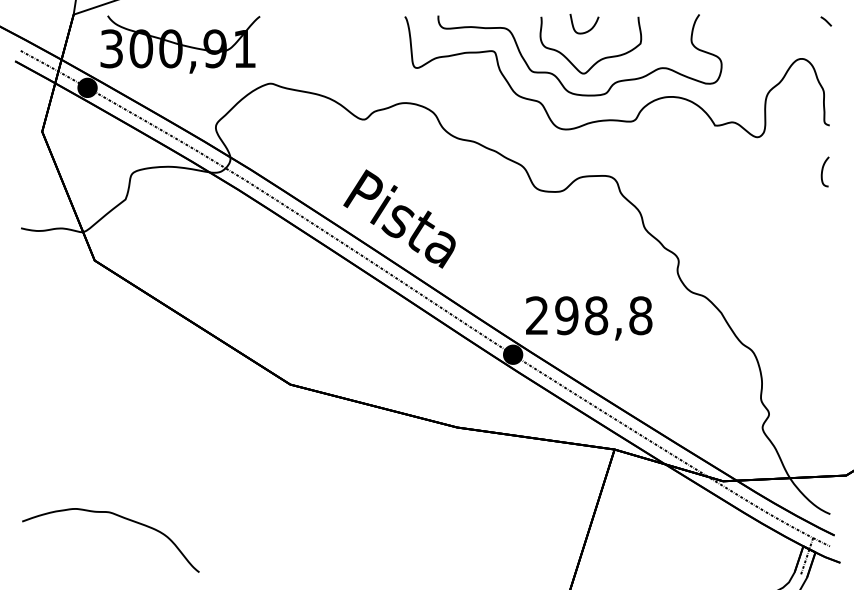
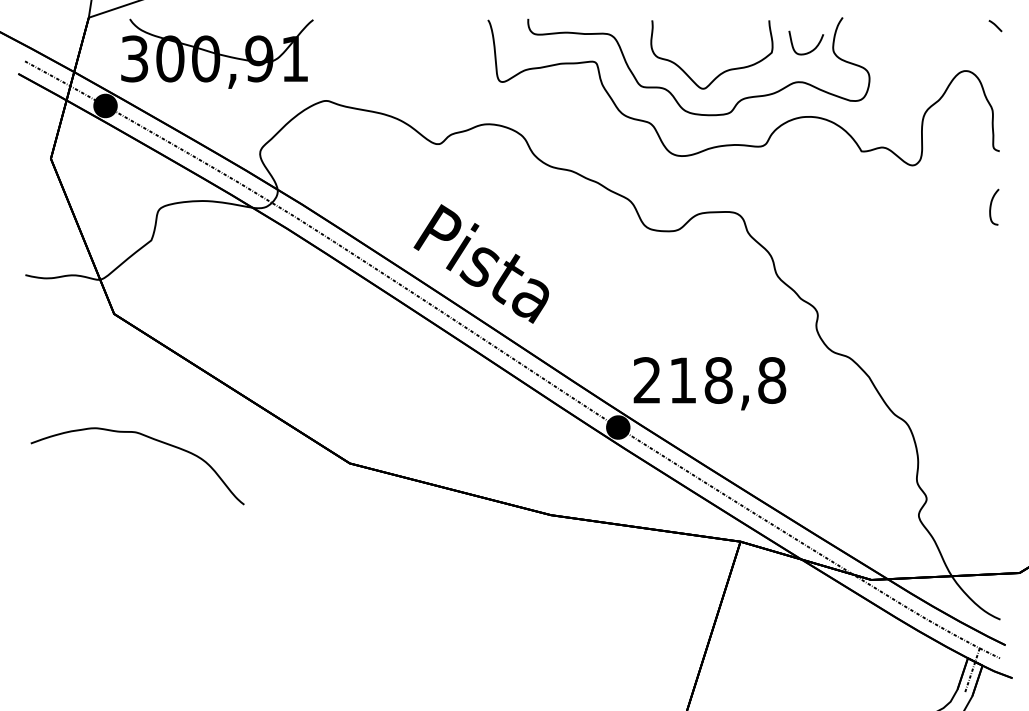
curve: (588, 30) -> (810, 50), moved
text: (566, 315) -> (682, 380), 298,8 -> 218,8
part: (118, 516) -> (146, 437), moved

